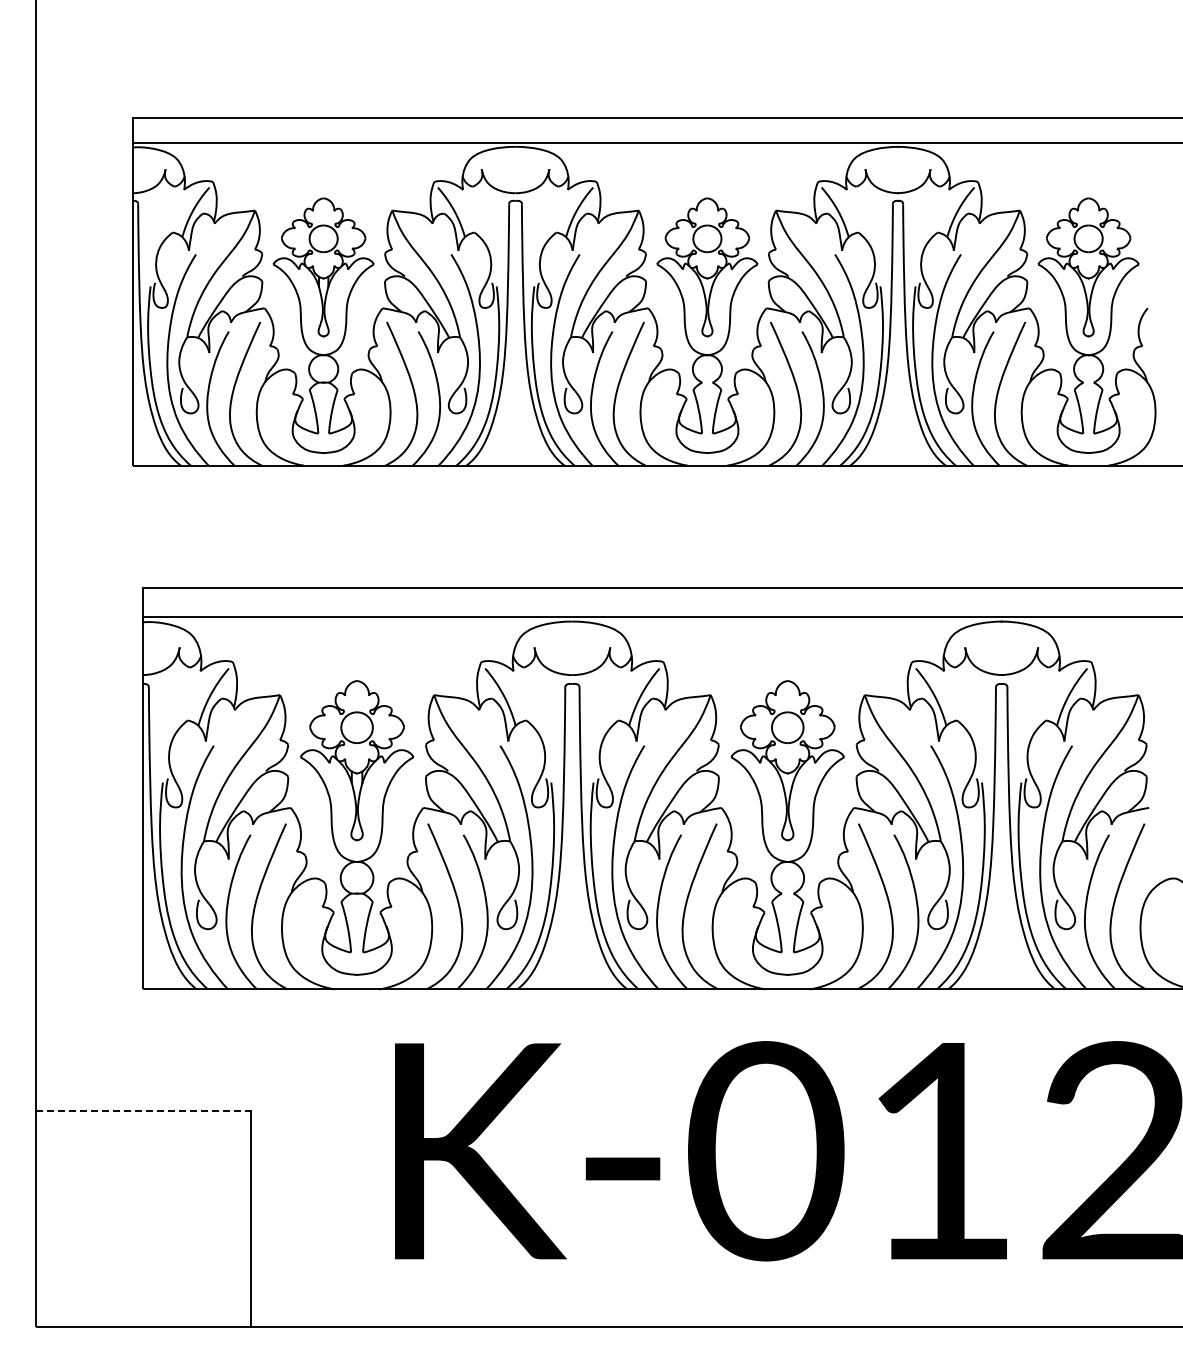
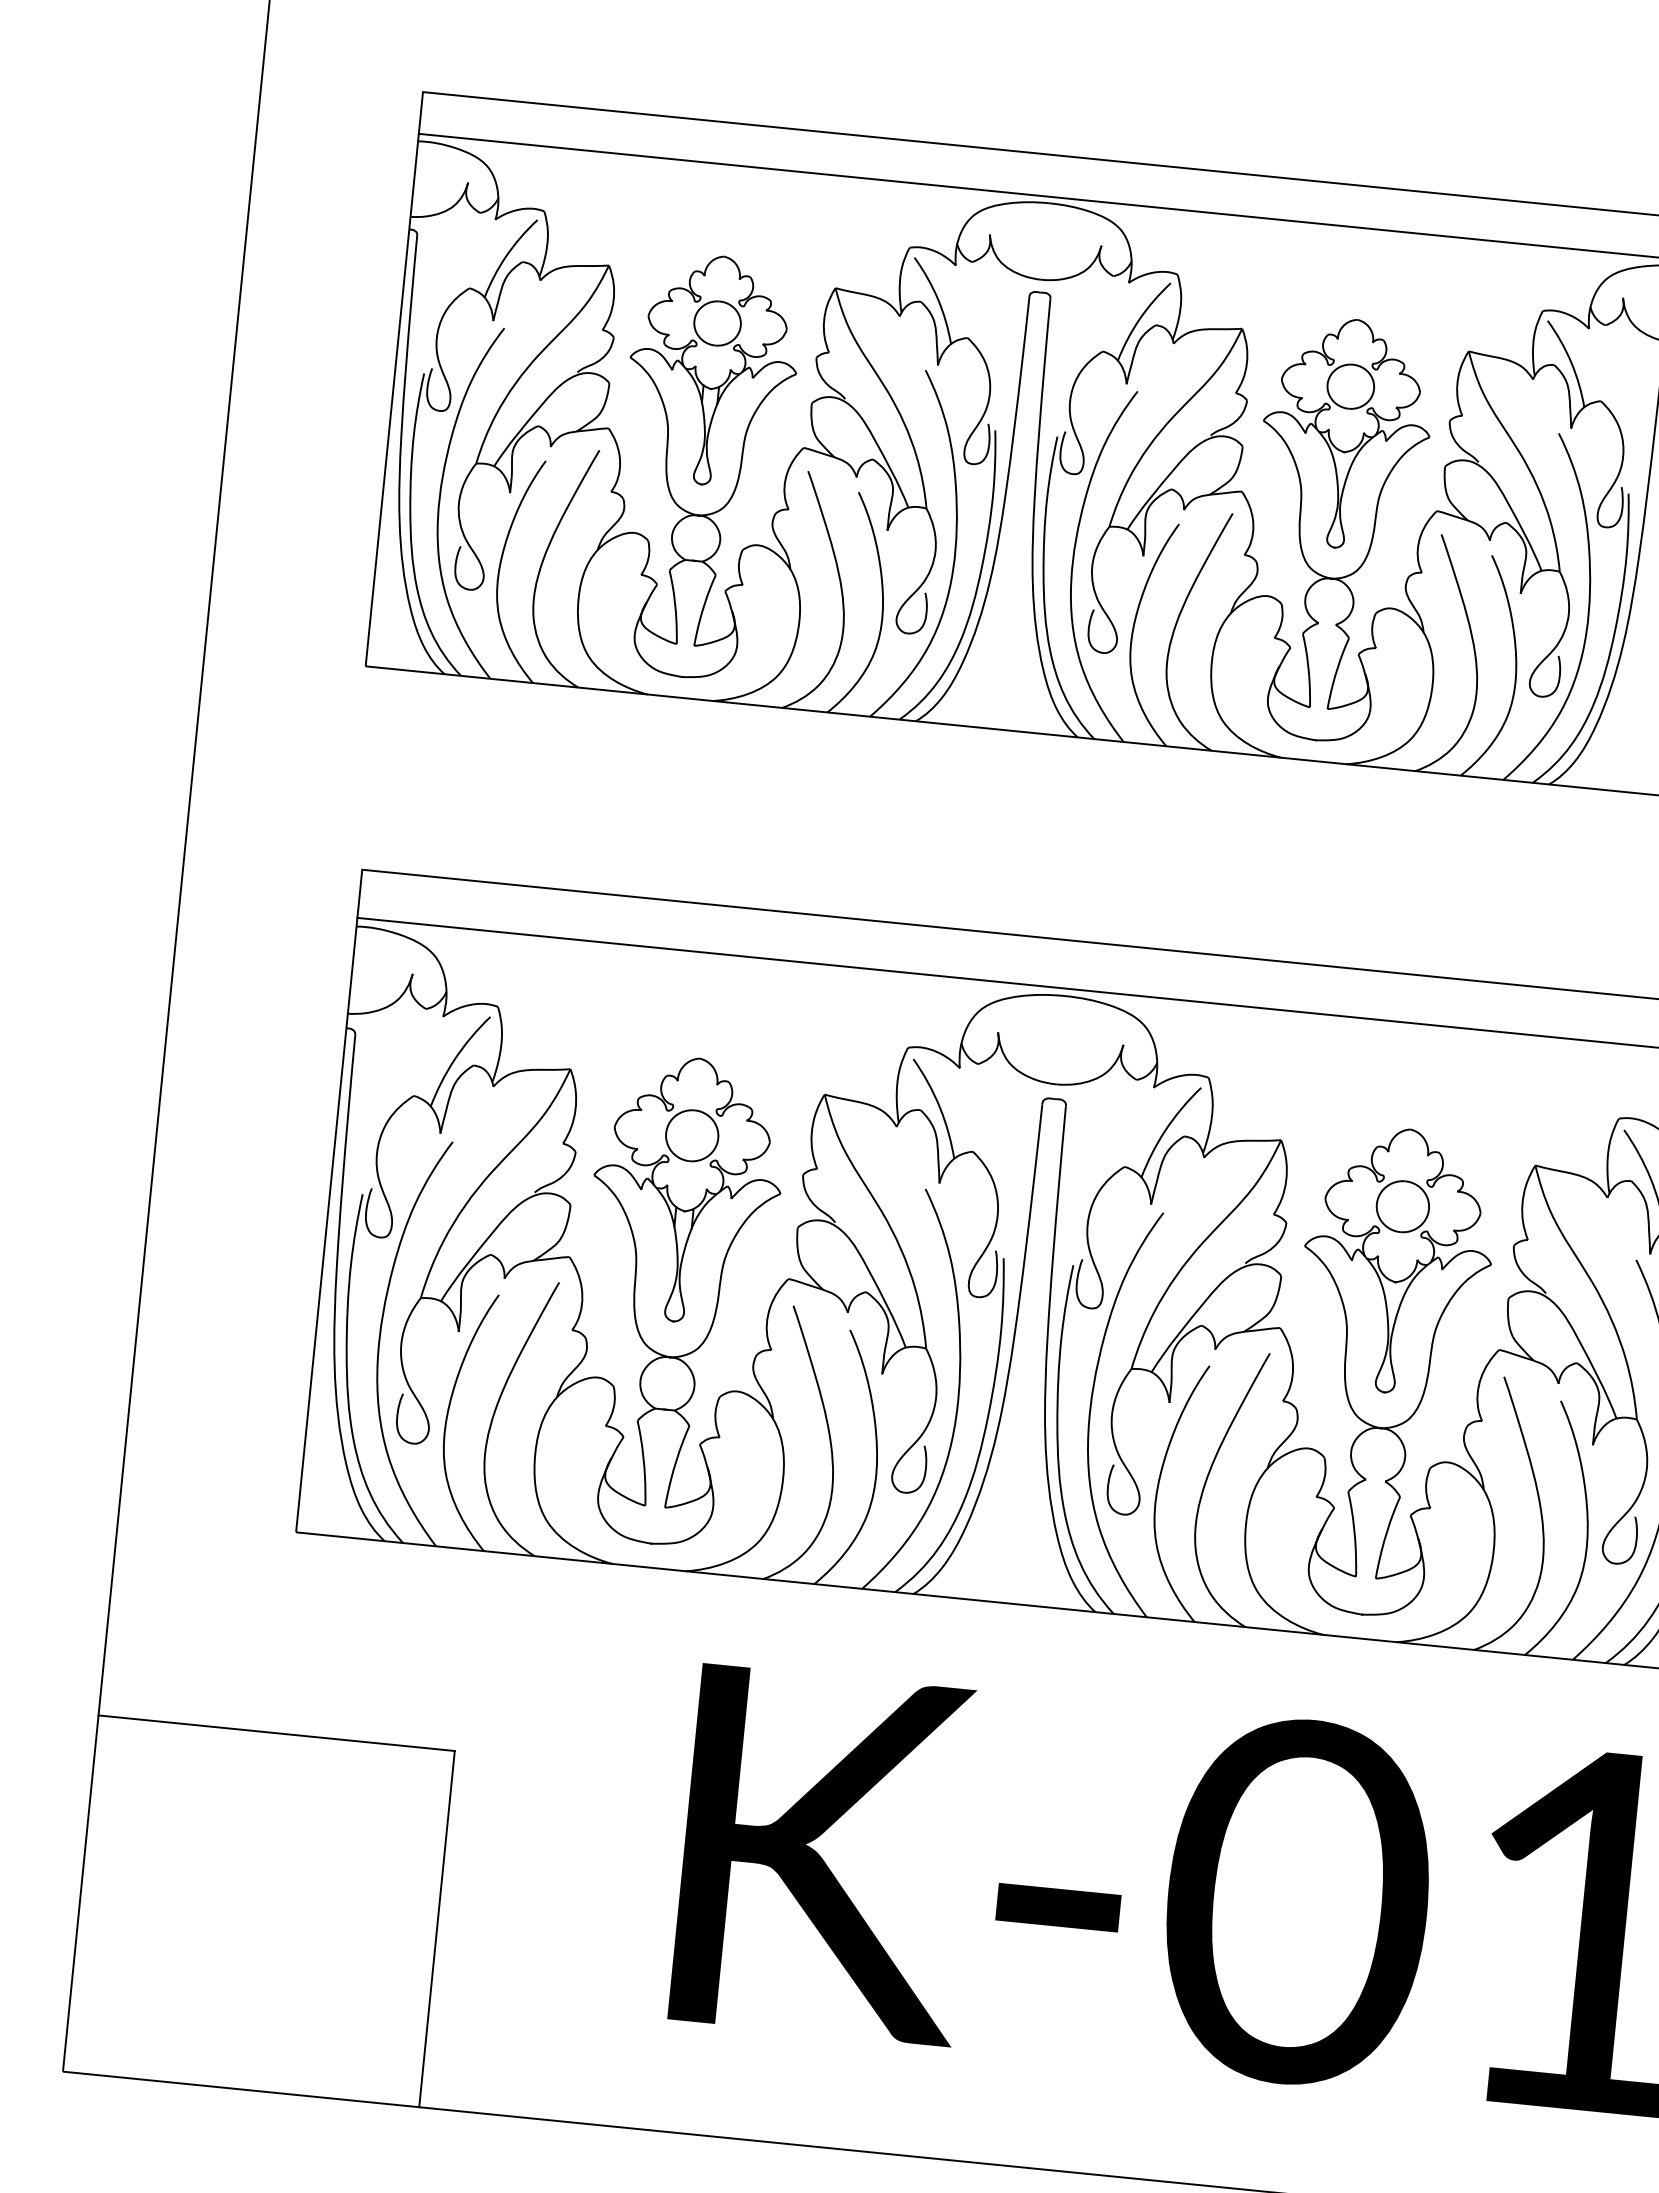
line: (143, 1111) -> (276, 1733), dashed -> solid

